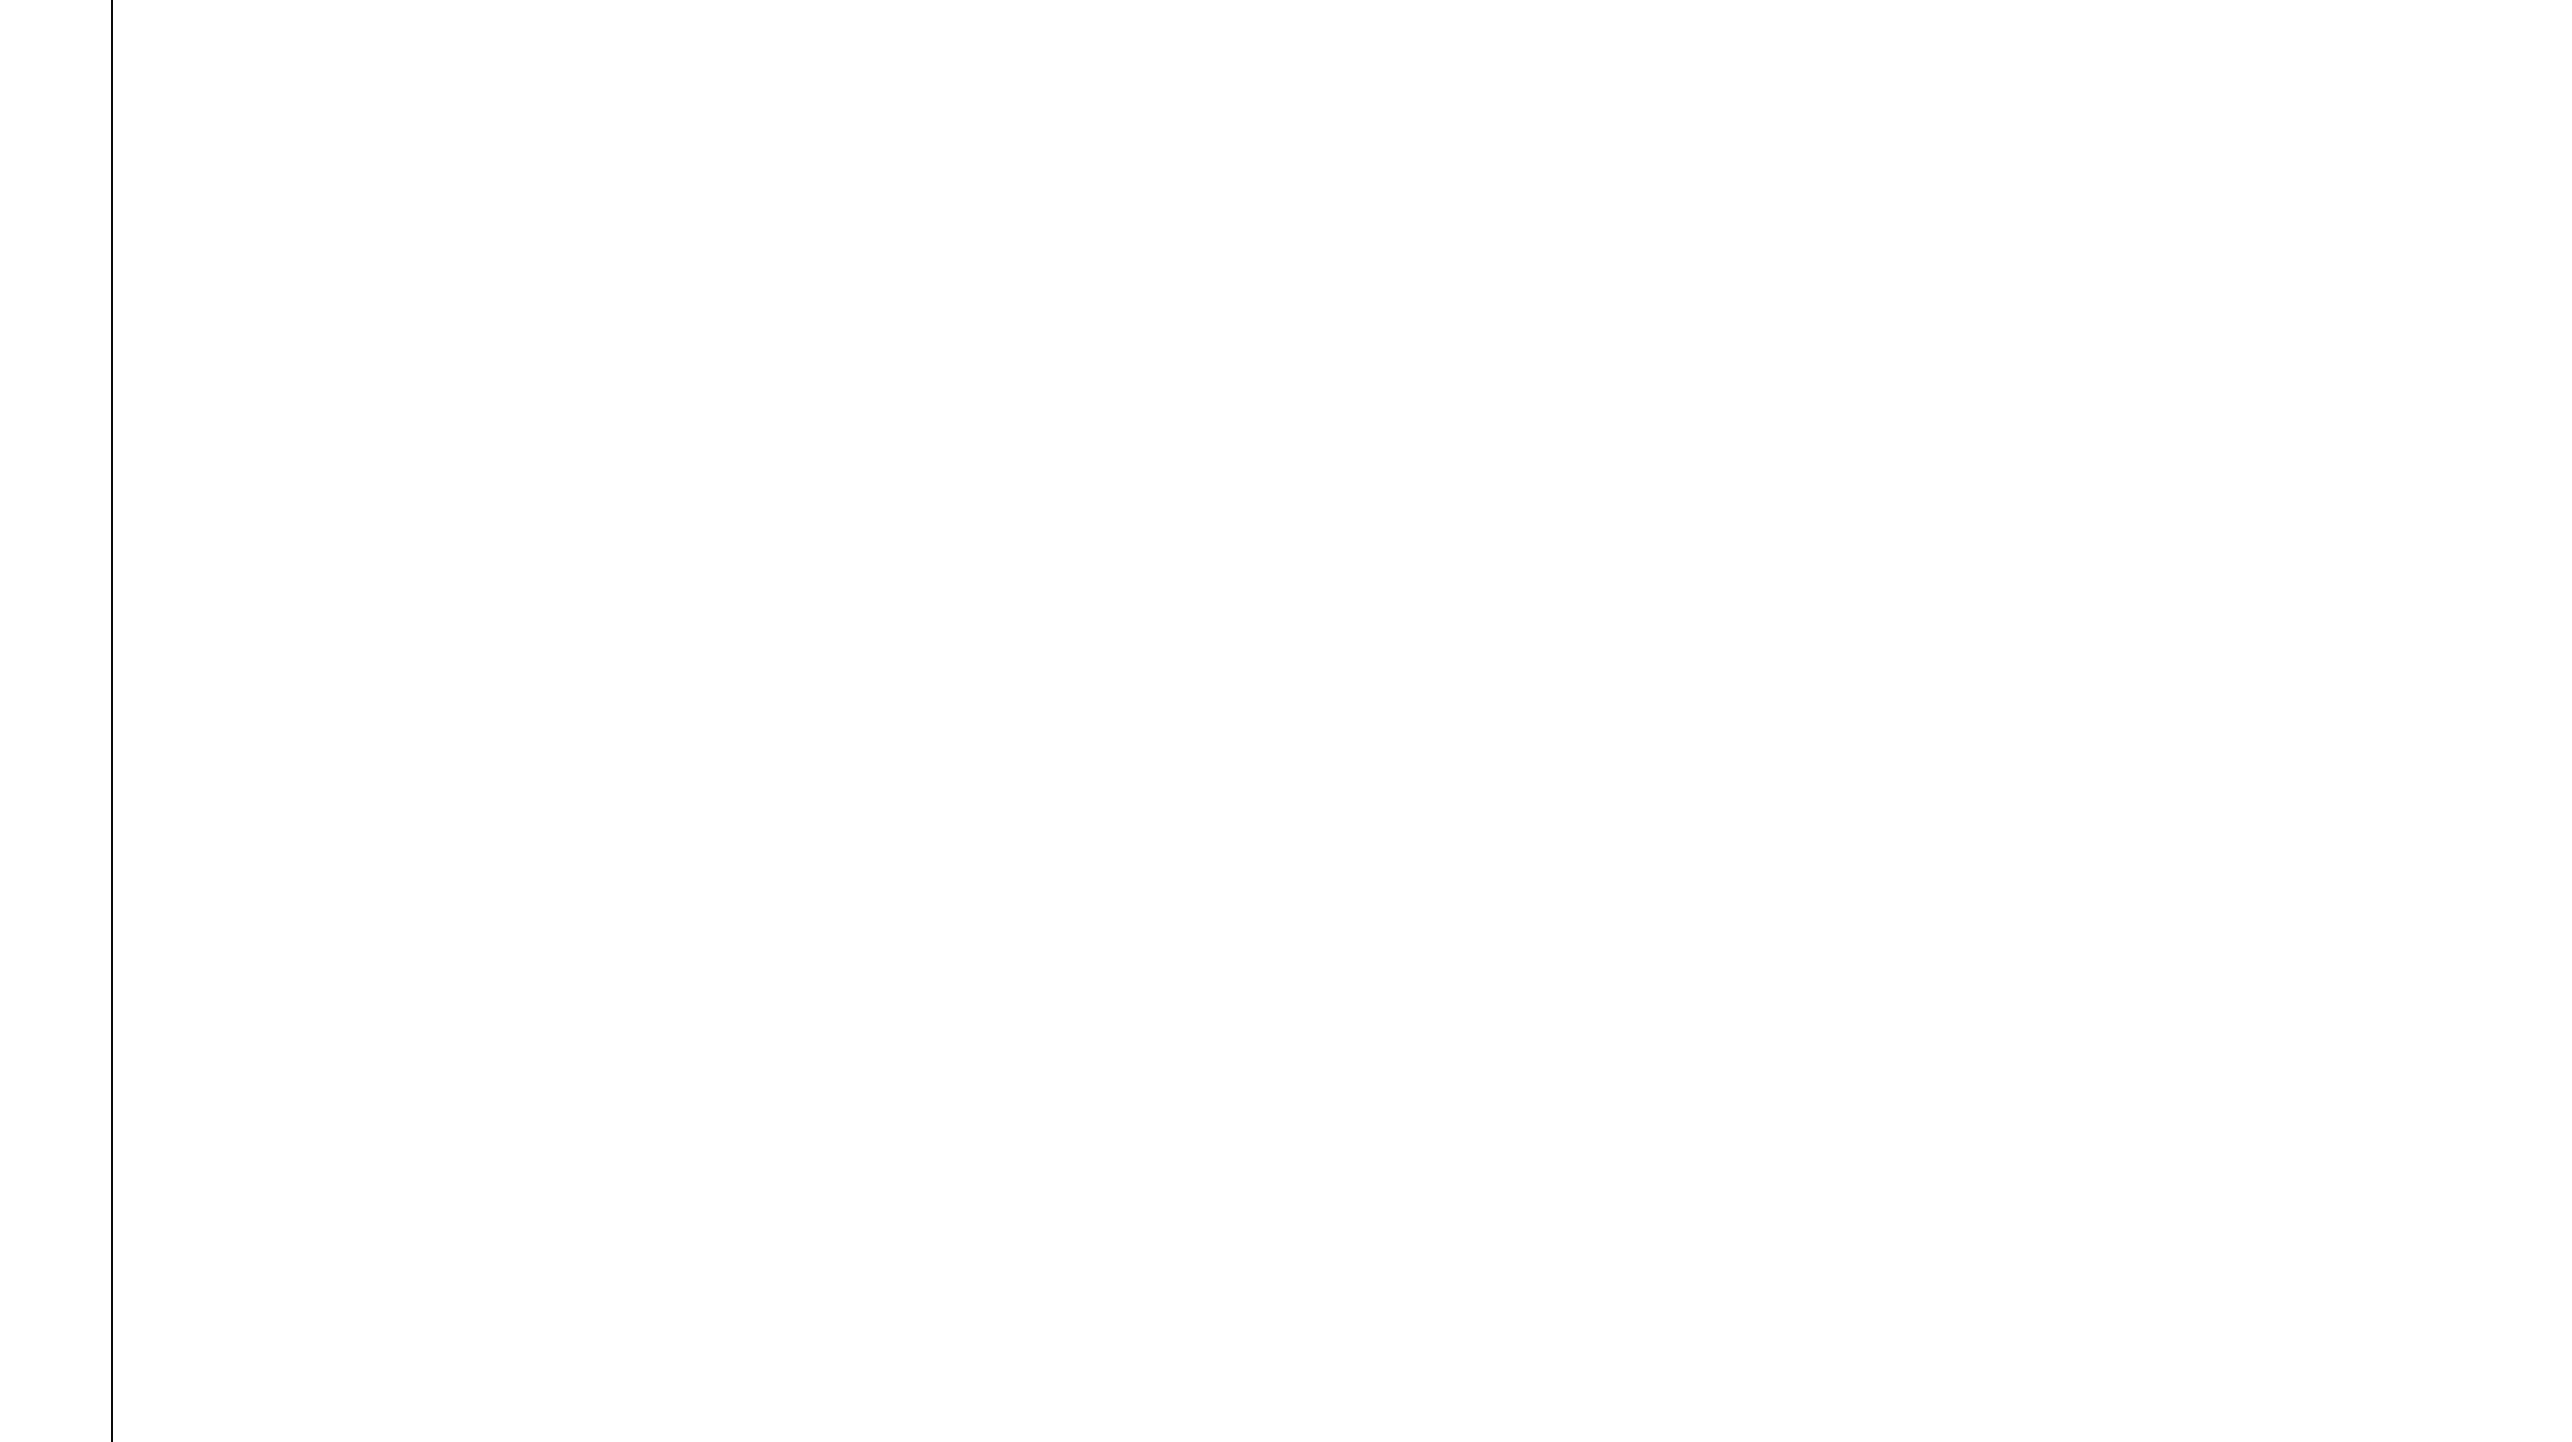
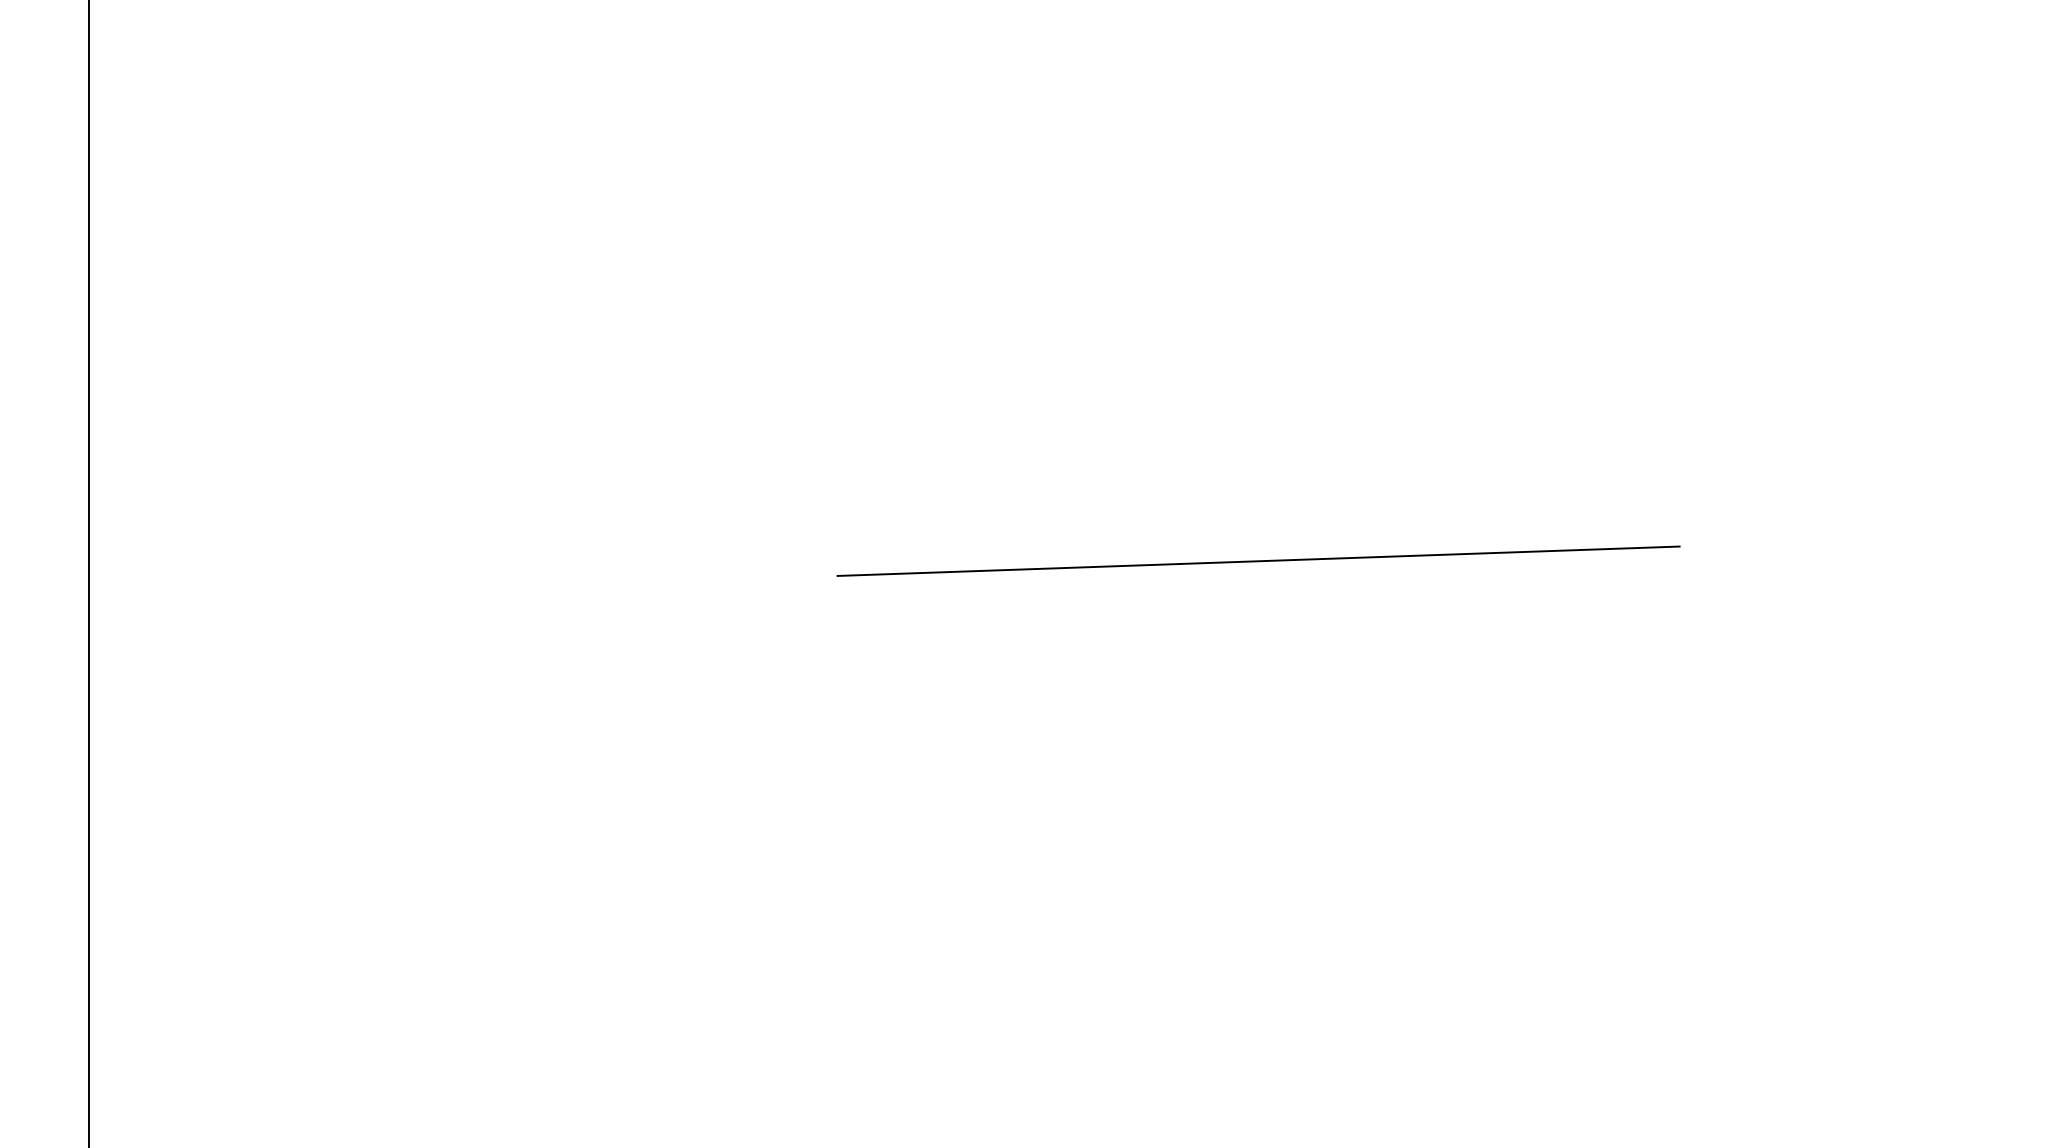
line: (1581, 704) -> (1258, 560), added

